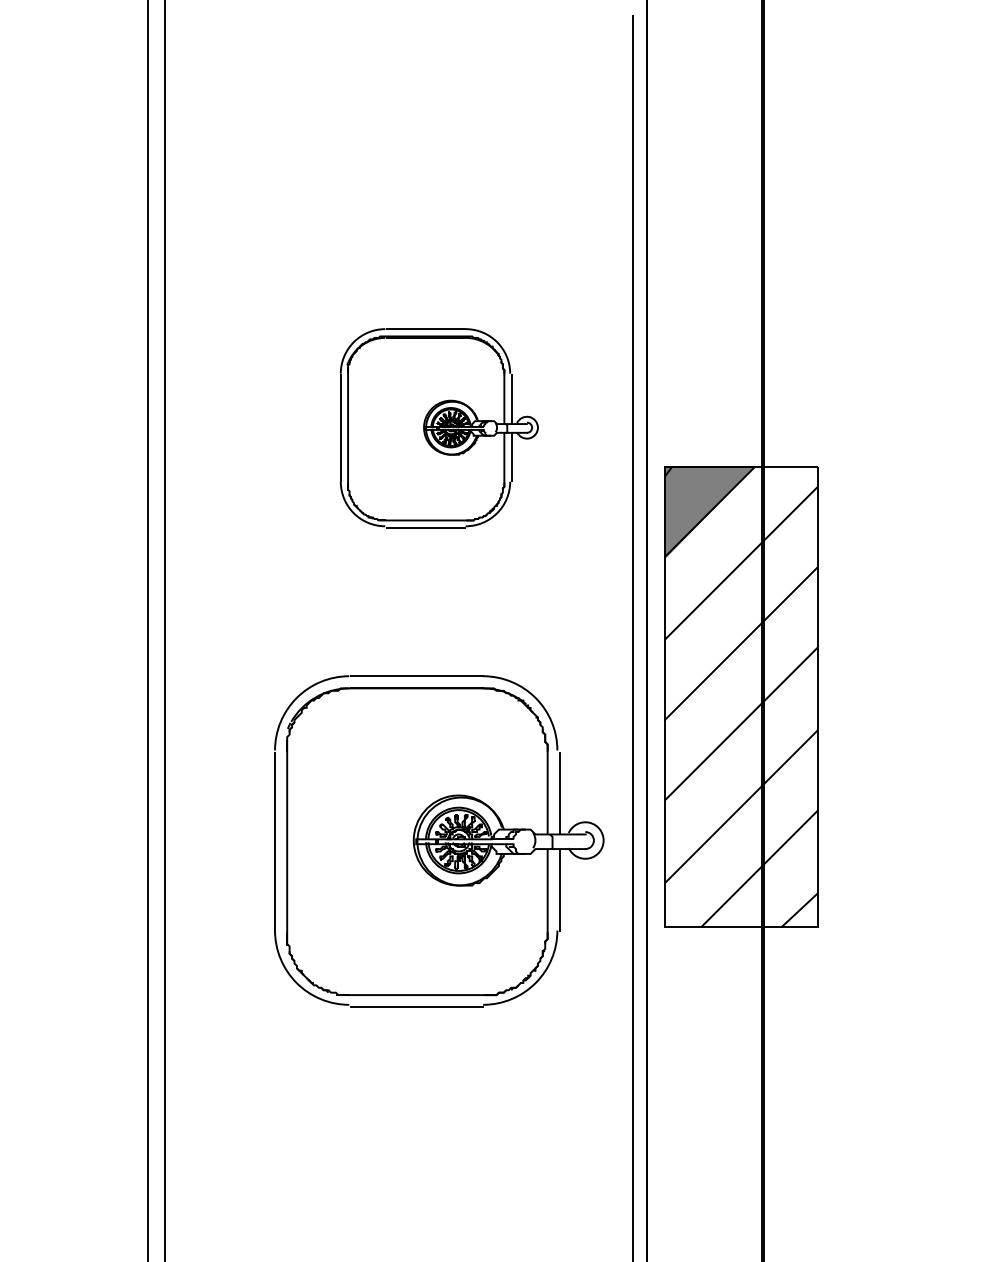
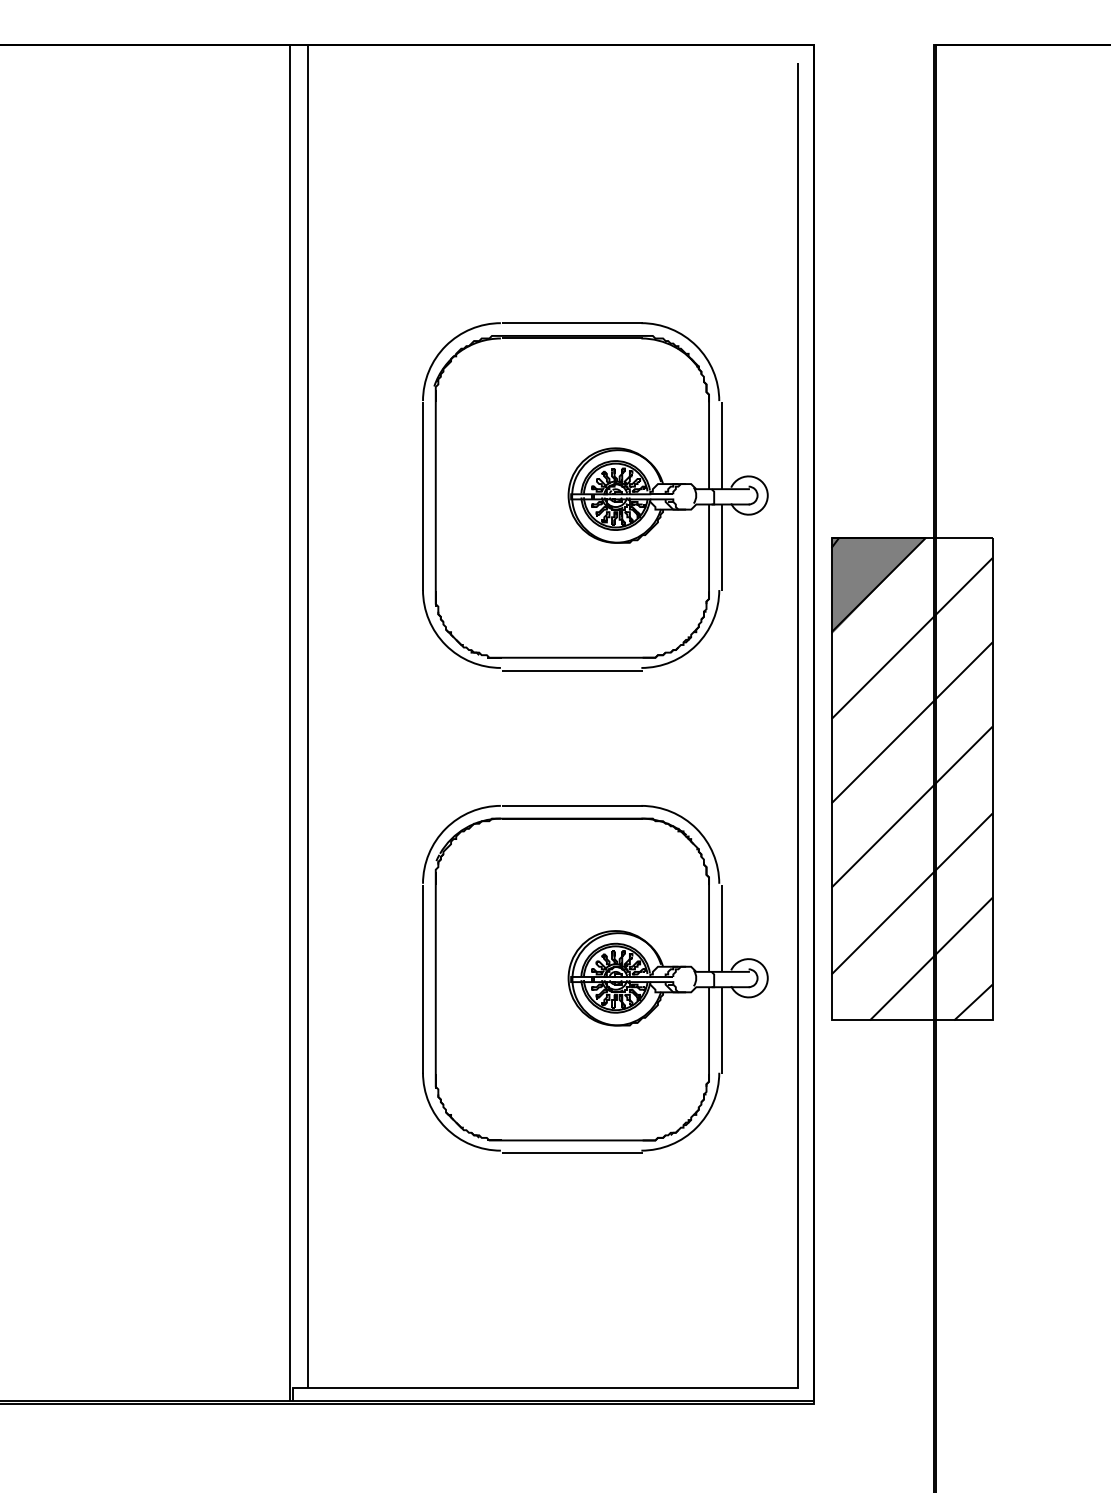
part: (439, 428) -> (595, 496), size x1.67
part: (439, 841) -> (595, 979), moved

